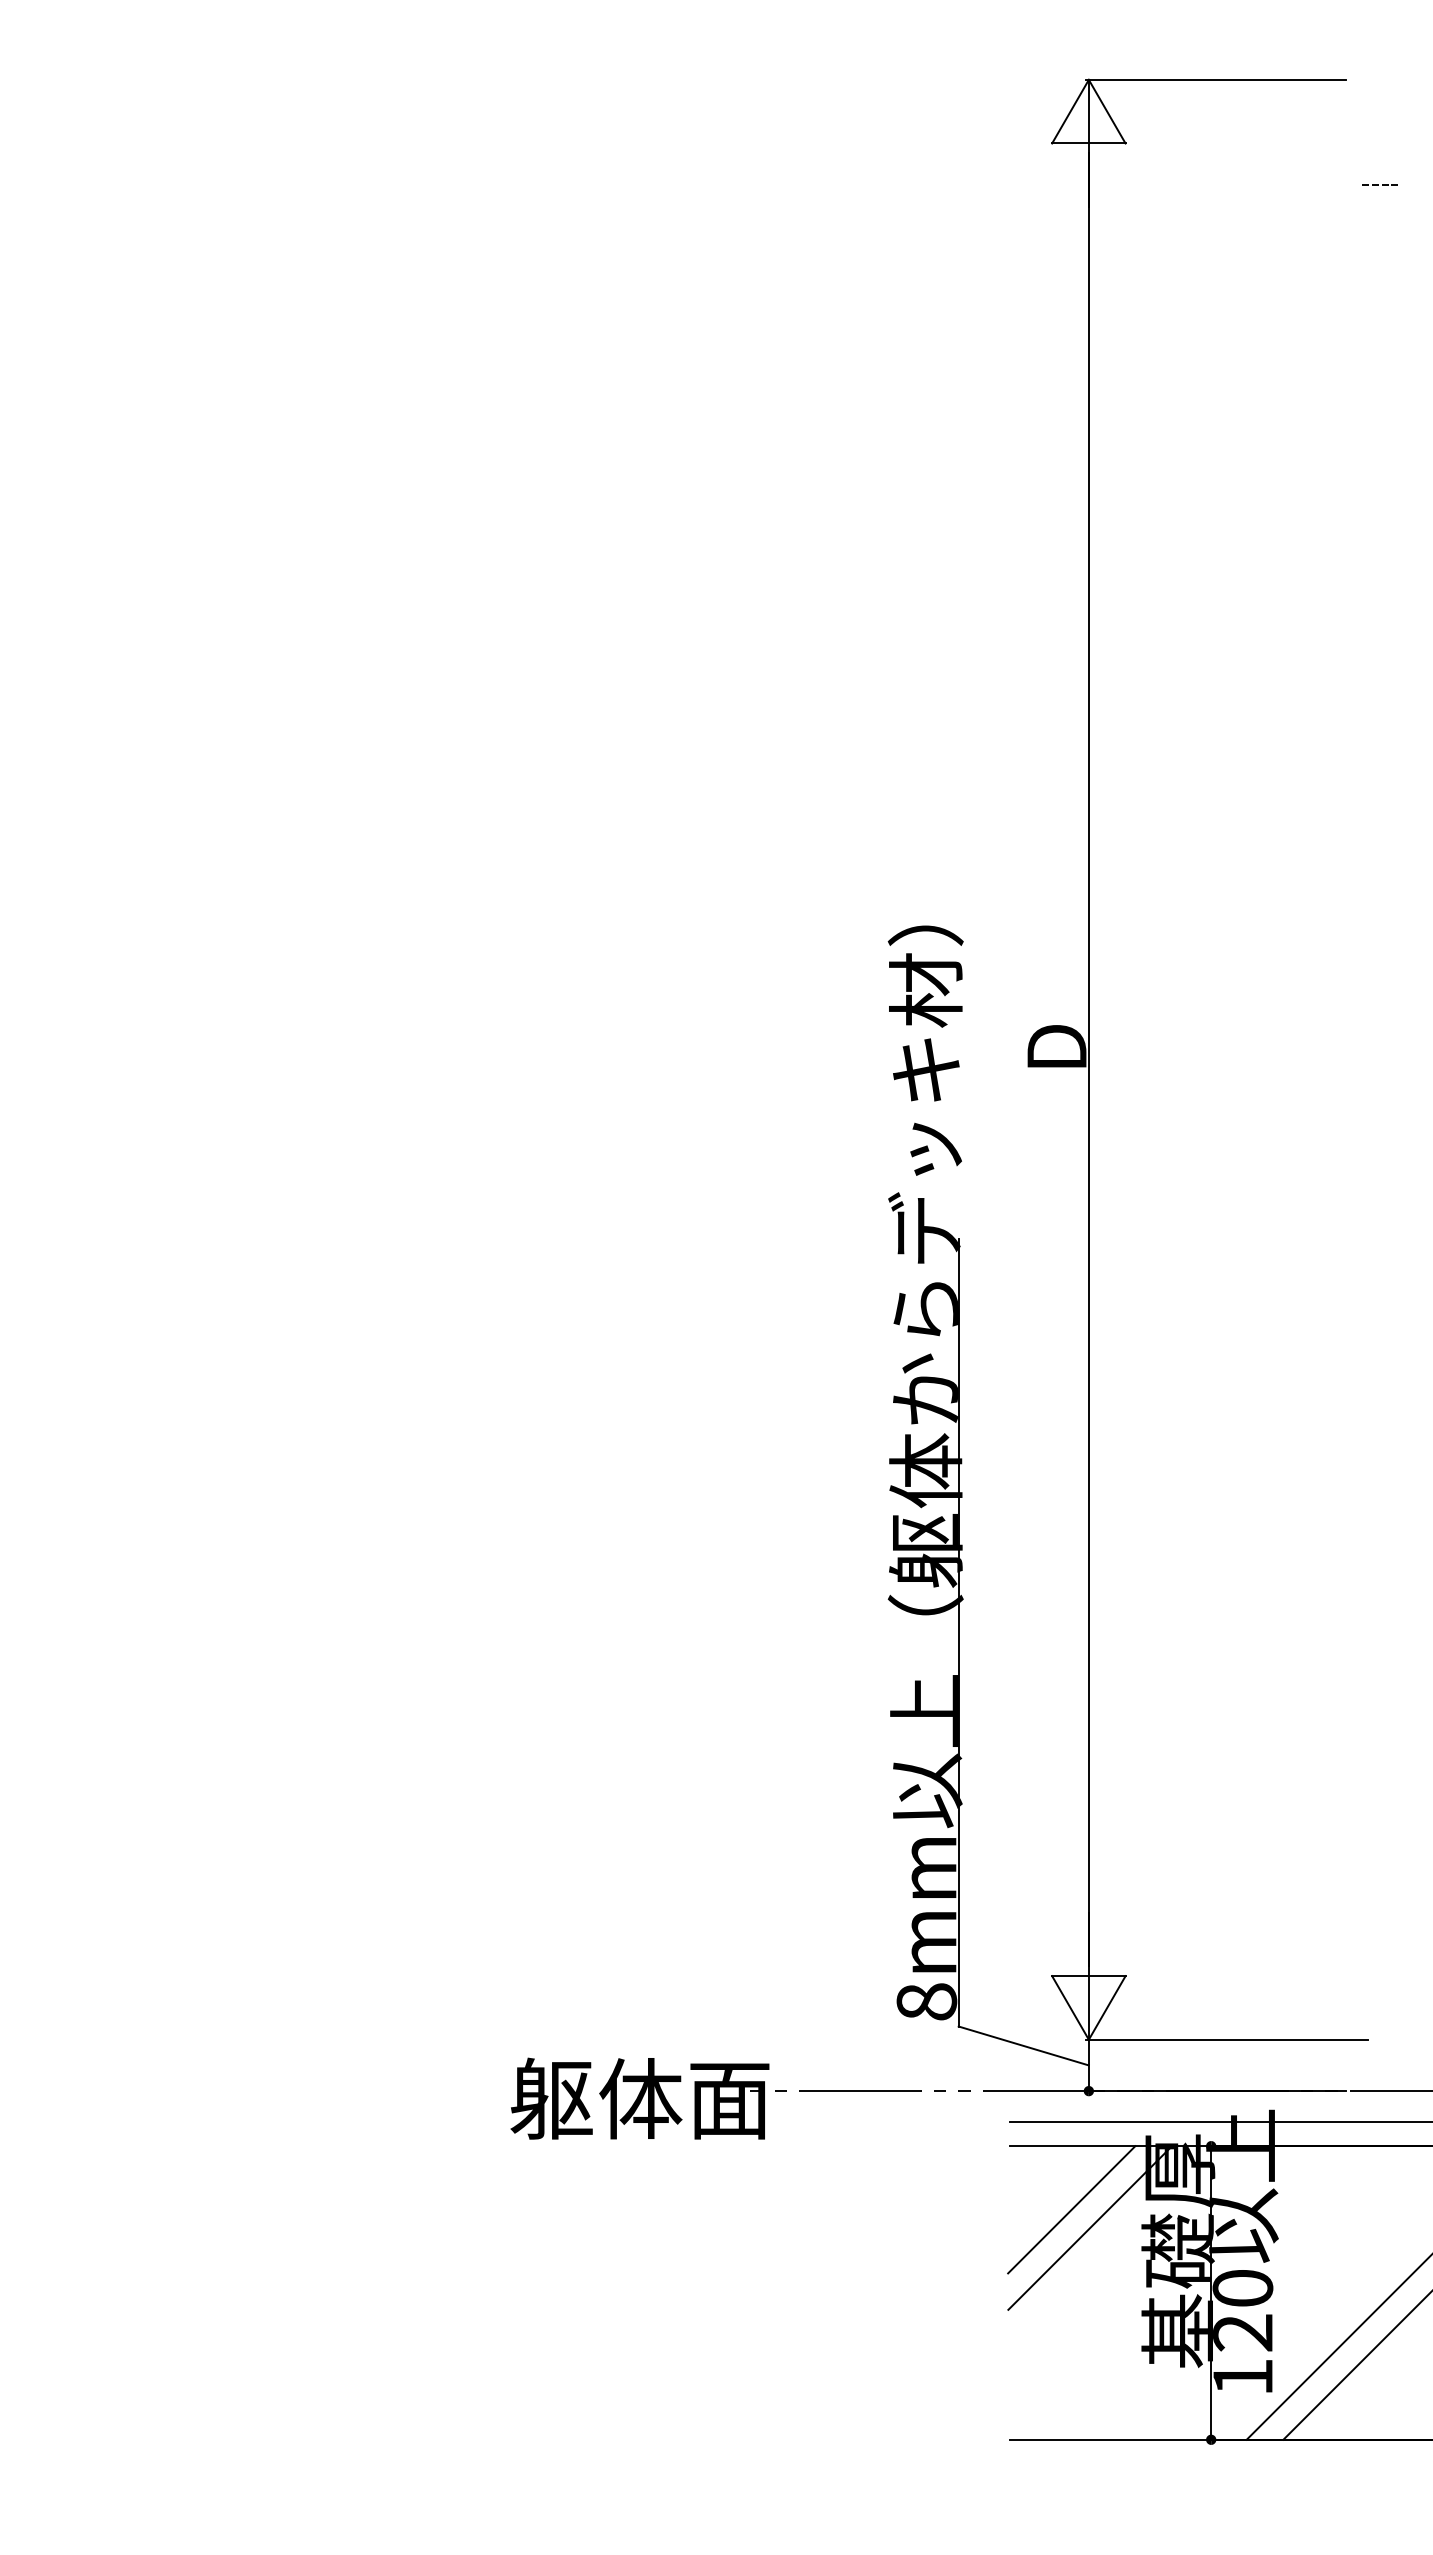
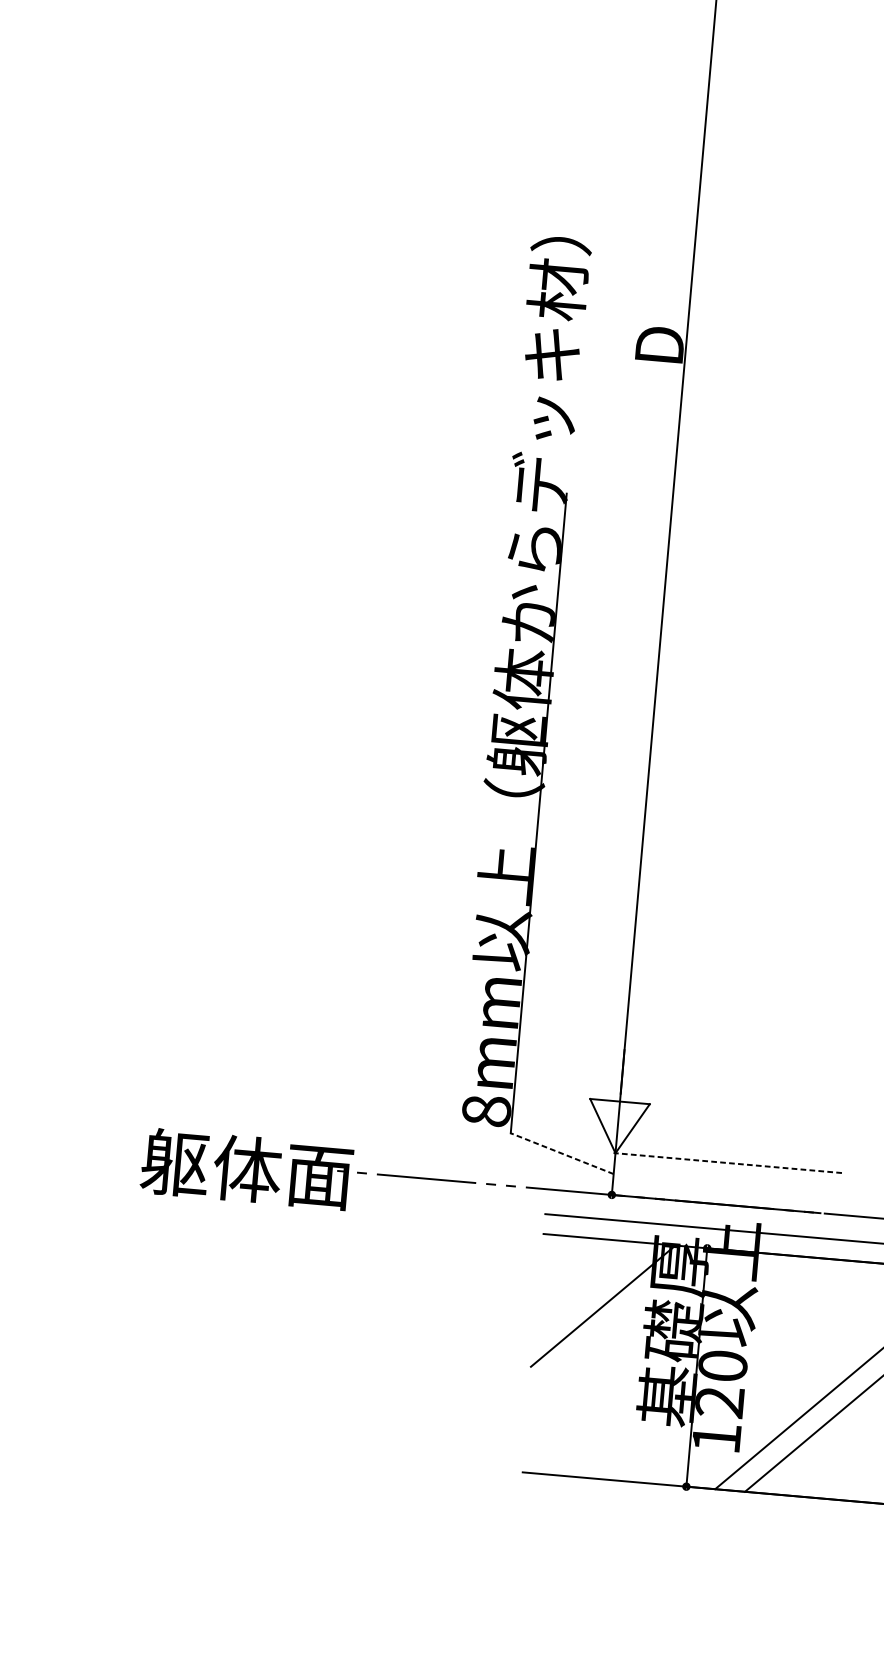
line: (1227, 2039) -> (728, 1162), solid -> dashed
line: (1023, 2045) -> (562, 1153), solid -> dashed
line: (1071, 2209) -> (589, 1289), removed

